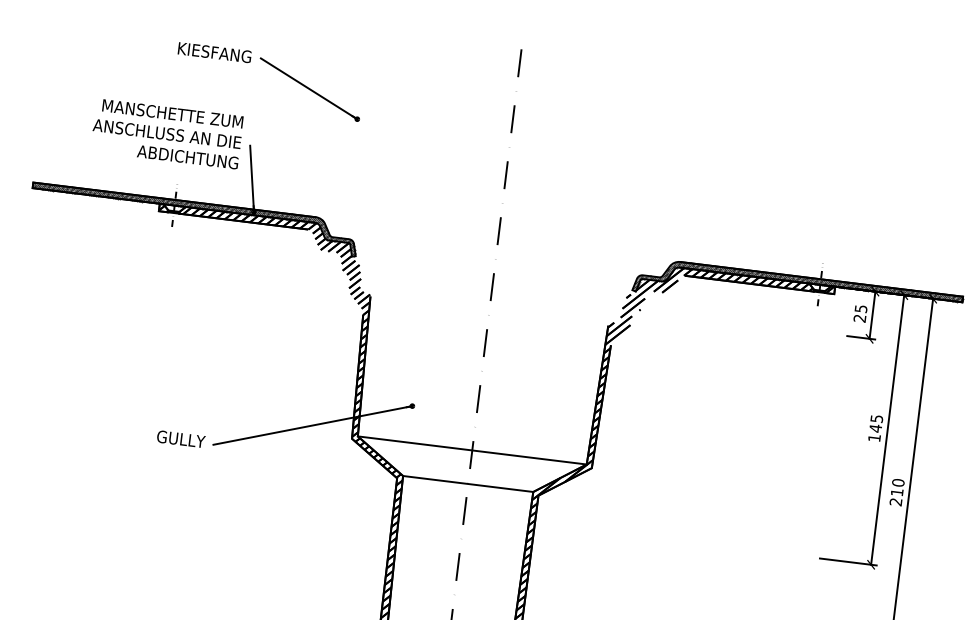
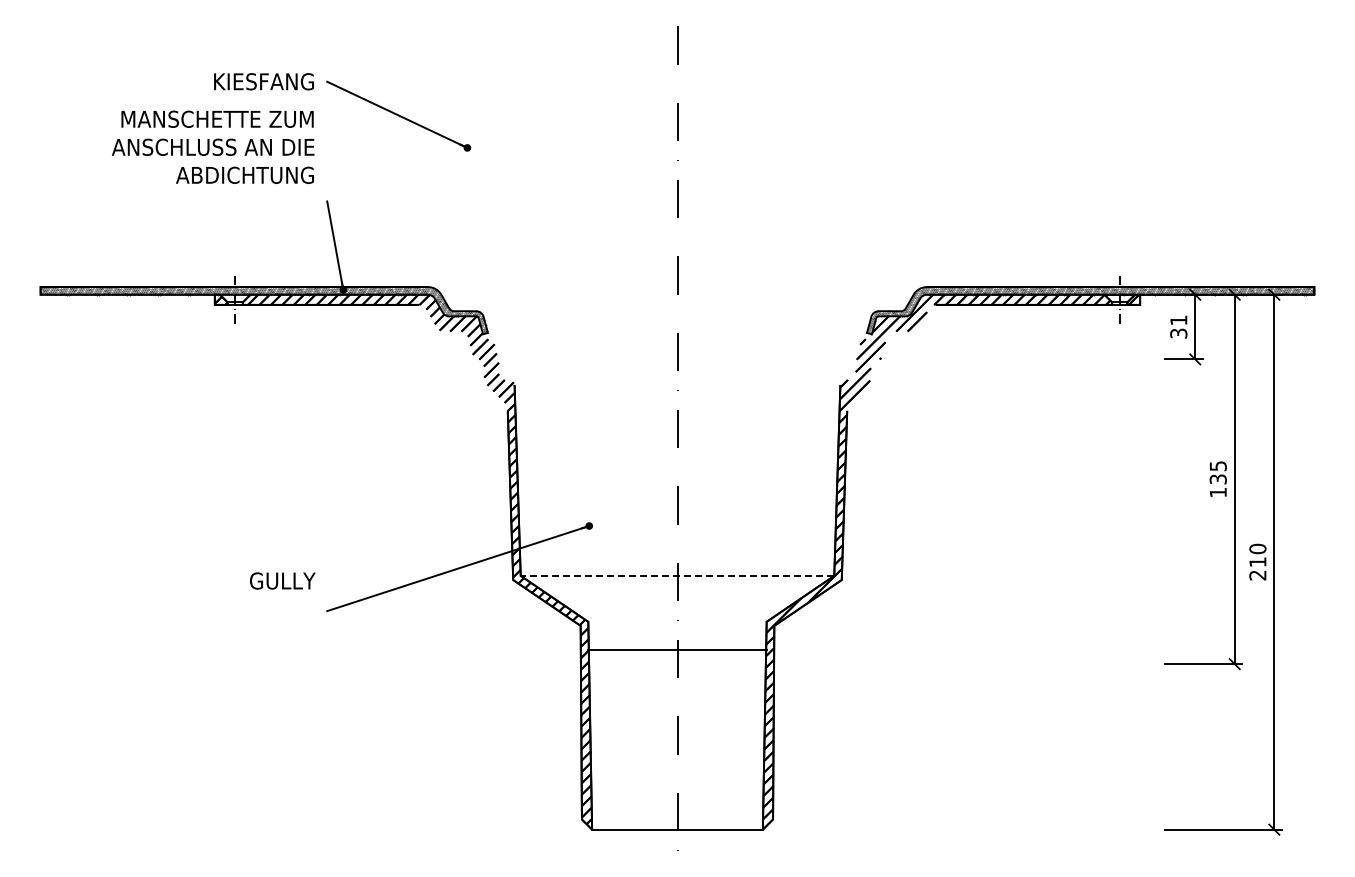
text: (167, 133) -> (213, 146), moved
text: (860, 313) -> (1178, 326), 25 -> 31
text: (875, 428) -> (1217, 479), 145 -> 135
text: (181, 438) -> (282, 580), moved
line: (472, 450) -> (677, 575), solid -> dashed
line: (468, 483) -> (677, 649), moved

